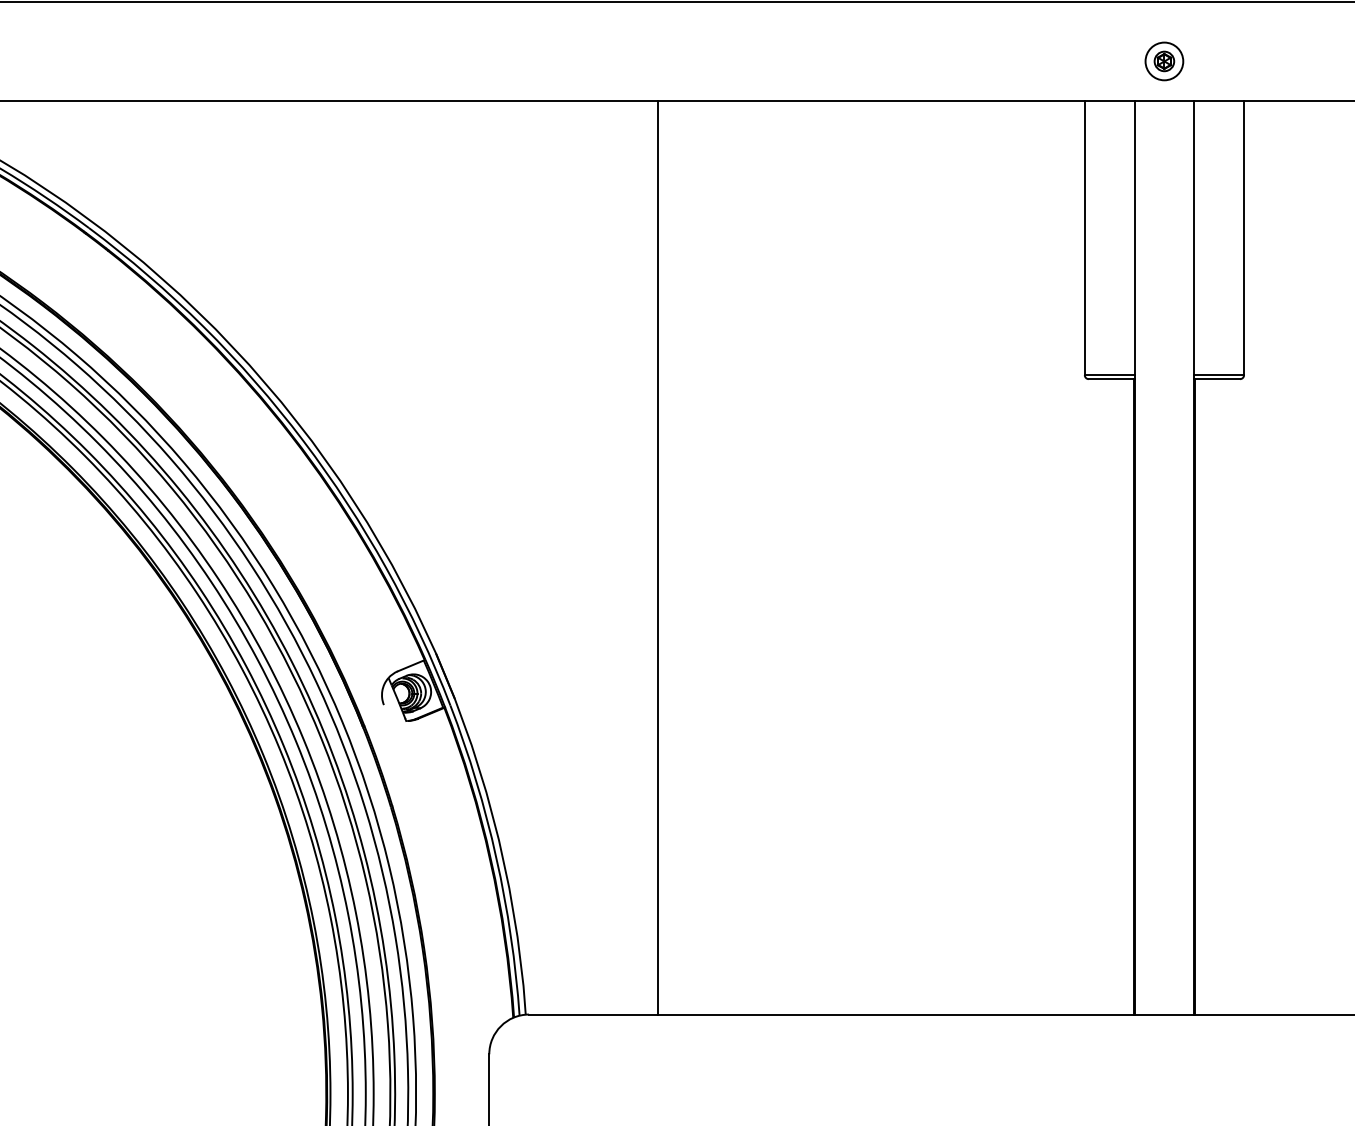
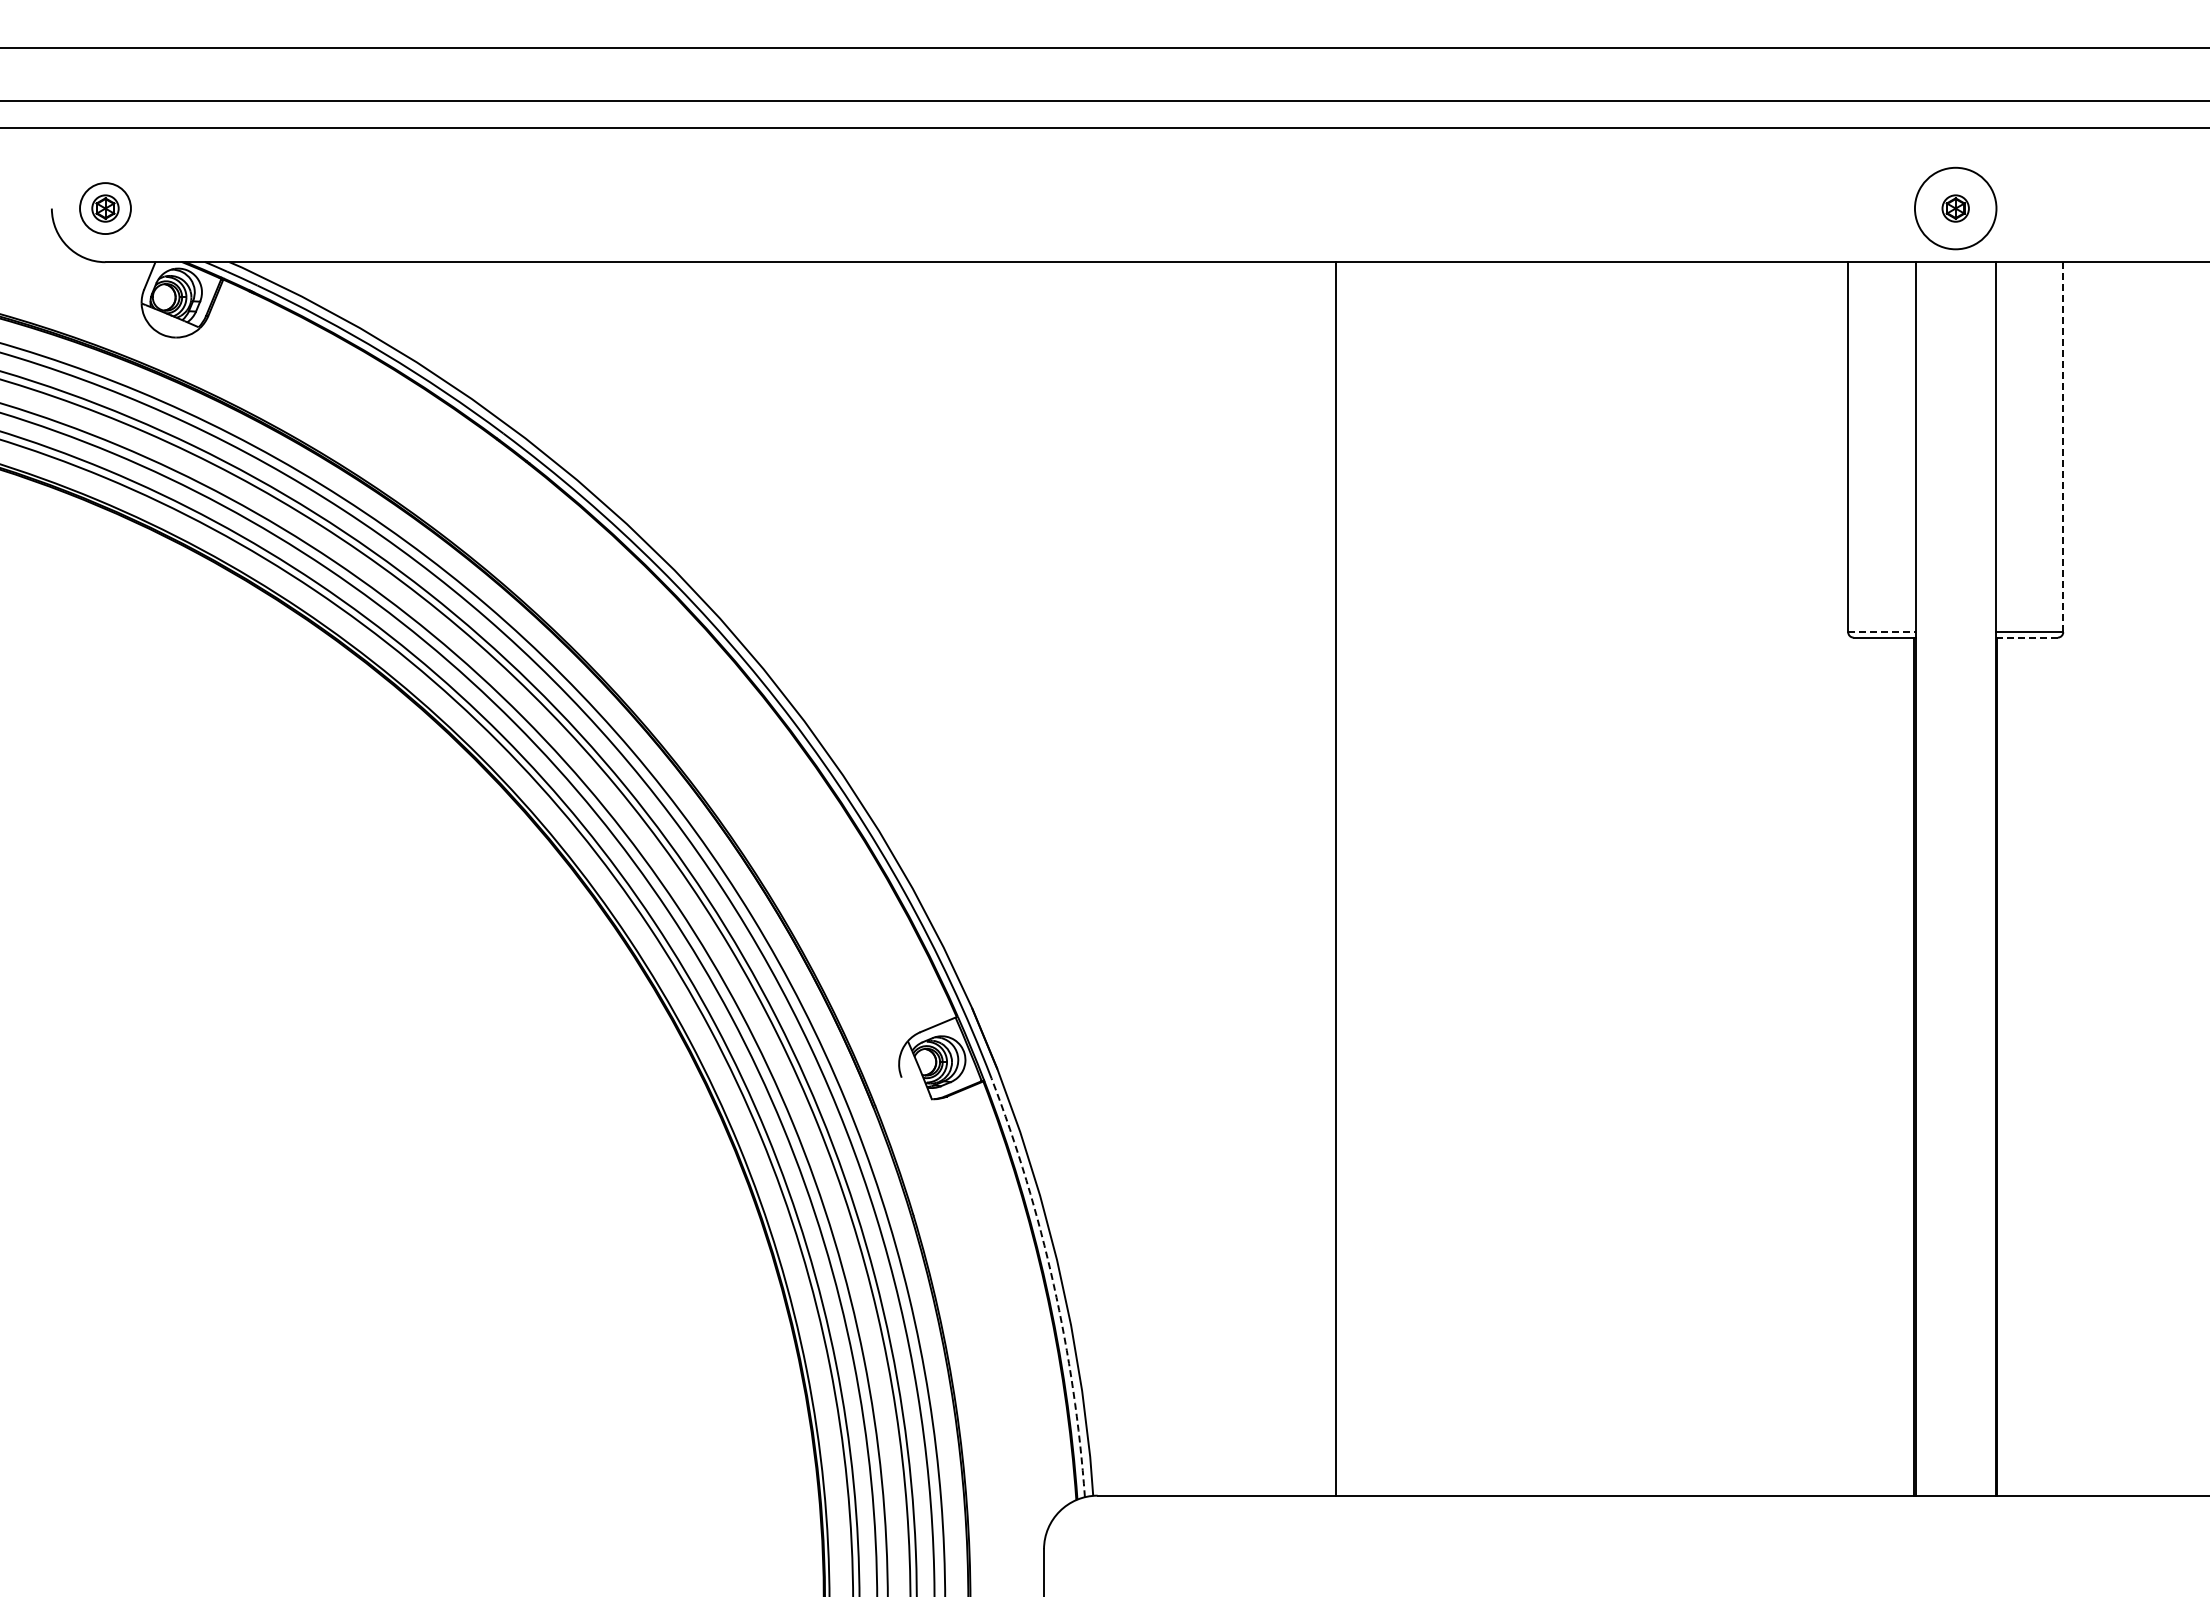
circle: (1164, 61) -> (1955, 208), size x1.6
line: (1244, 238) -> (2063, 447), solid -> dashed
line: (1109, 375) -> (1881, 632), solid -> dashed
line: (1216, 379) -> (2026, 637), solid -> dashed
line: (657, 557) -> (1335, 878), moved
arc: (496, 858) -> (1053, 1284), solid -> dashed

